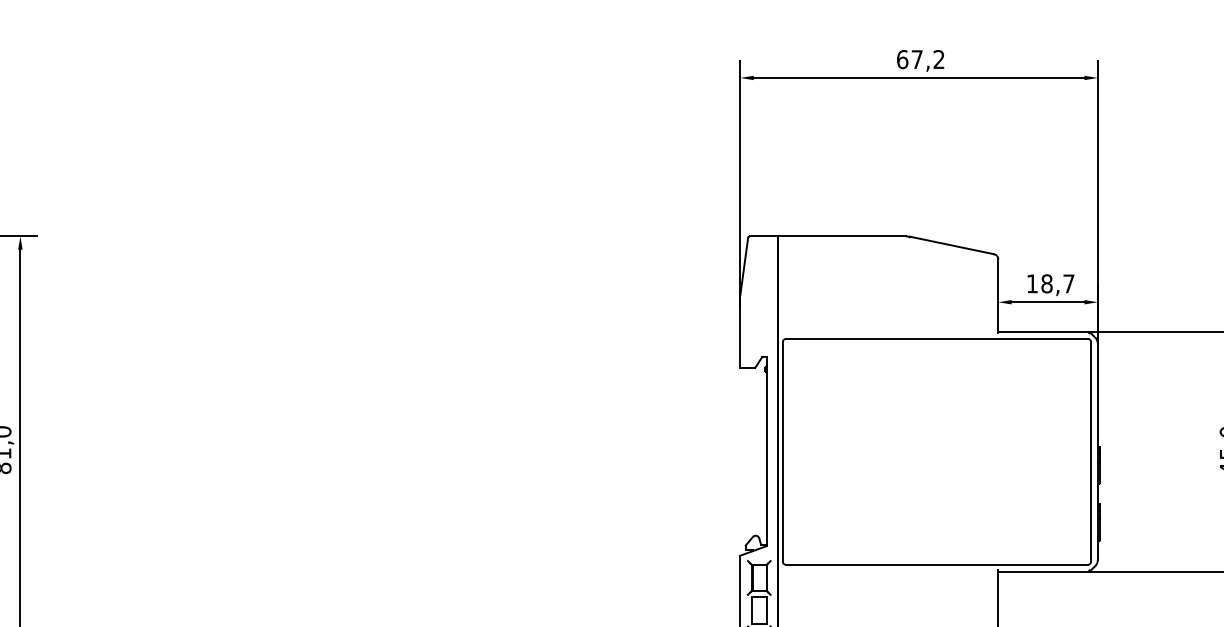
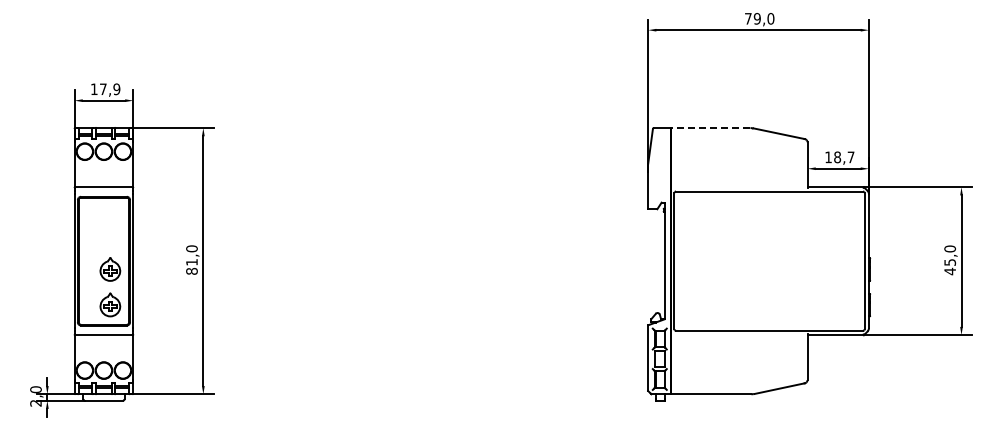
text: (920, 59) -> (759, 18), 67,2 -> 79,0
line: (841, 237) -> (710, 128), solid -> dashed

